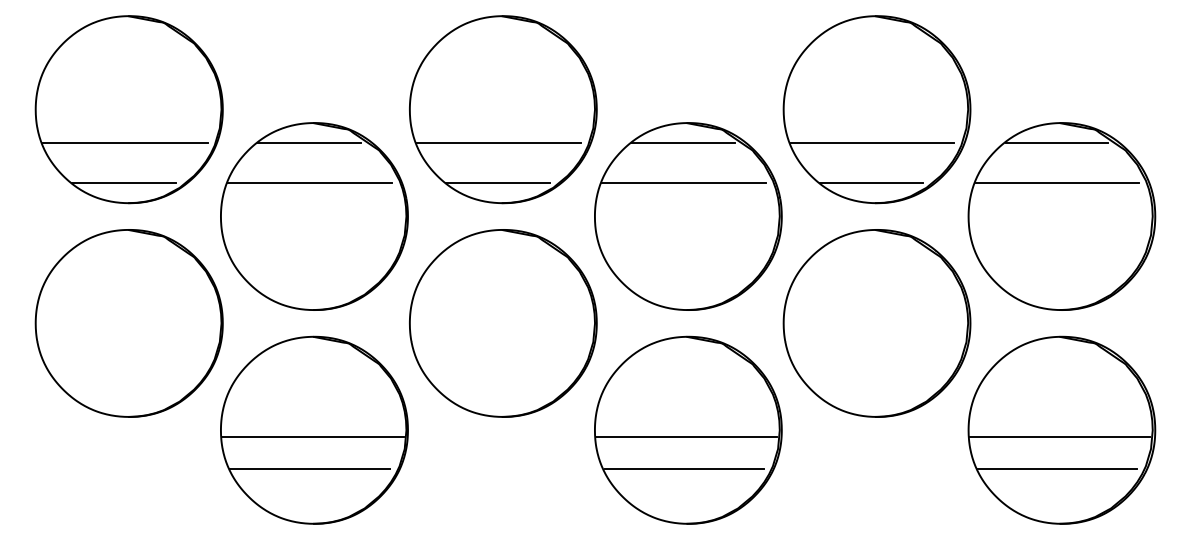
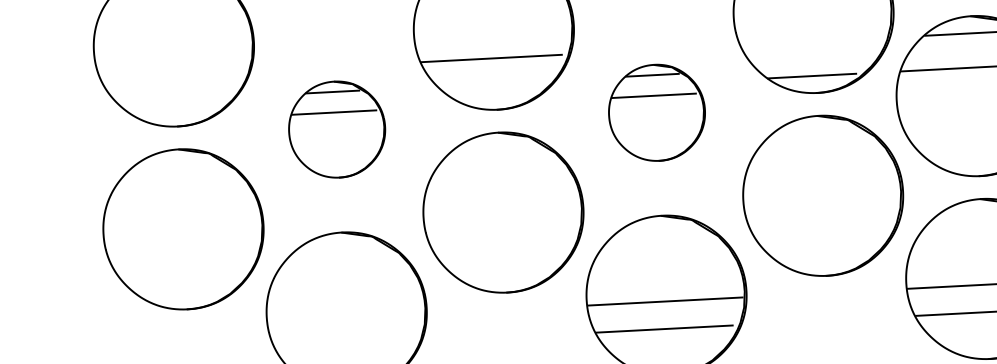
line: (125, 143) -> (172, 75), removed
line: (872, 143) -> (811, 42), removed
line: (123, 183) -> (172, 109), removed
line: (497, 183) -> (492, 93), removed
part: (314, 216) -> (337, 129), size x0.6
part: (688, 216) -> (657, 112), size x0.6
line: (312, 436) -> (345, 317), removed
line: (310, 469) -> (345, 346), removed

